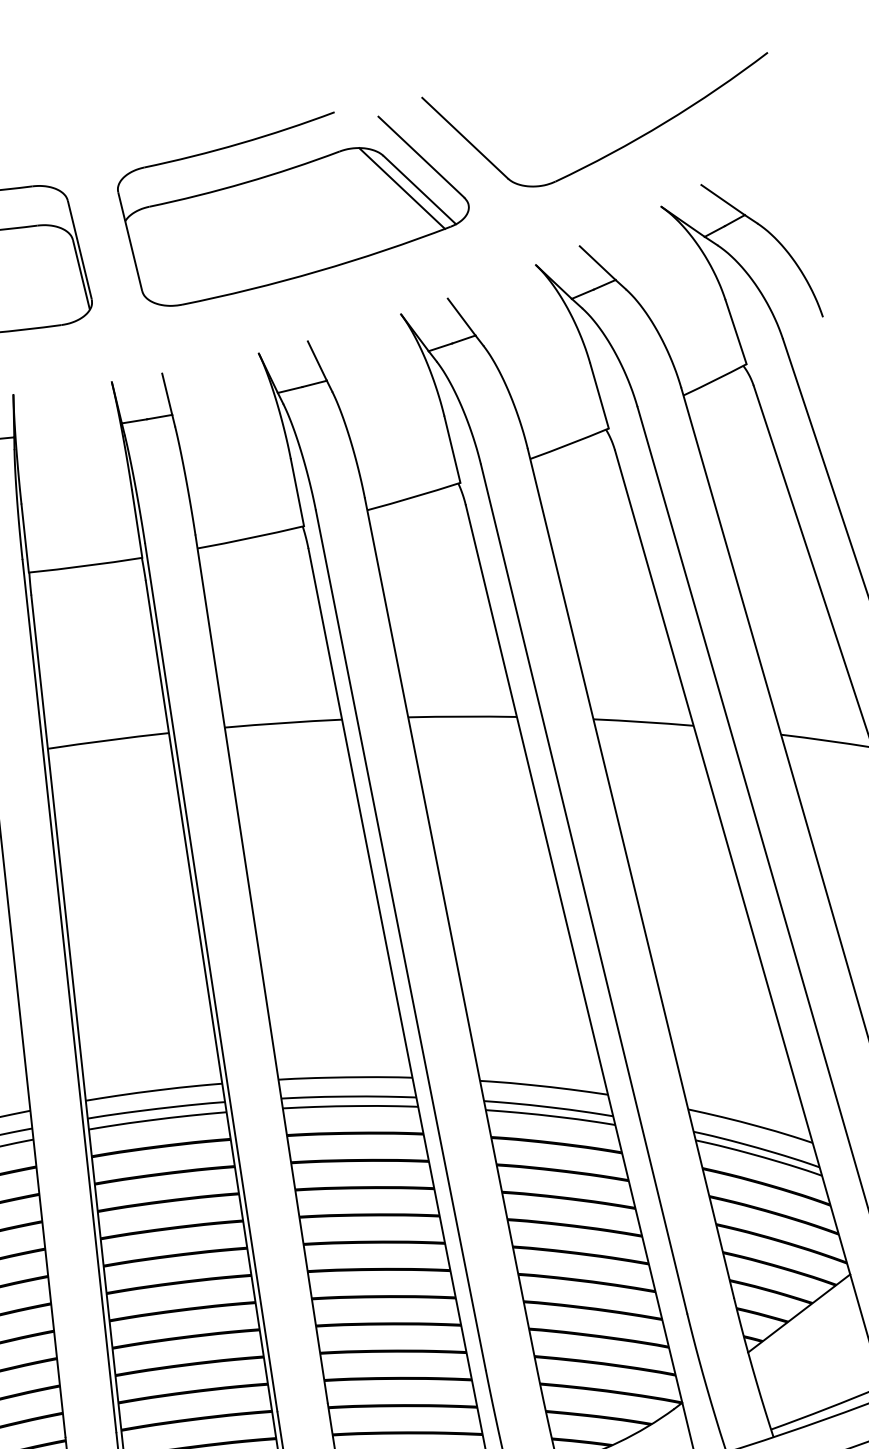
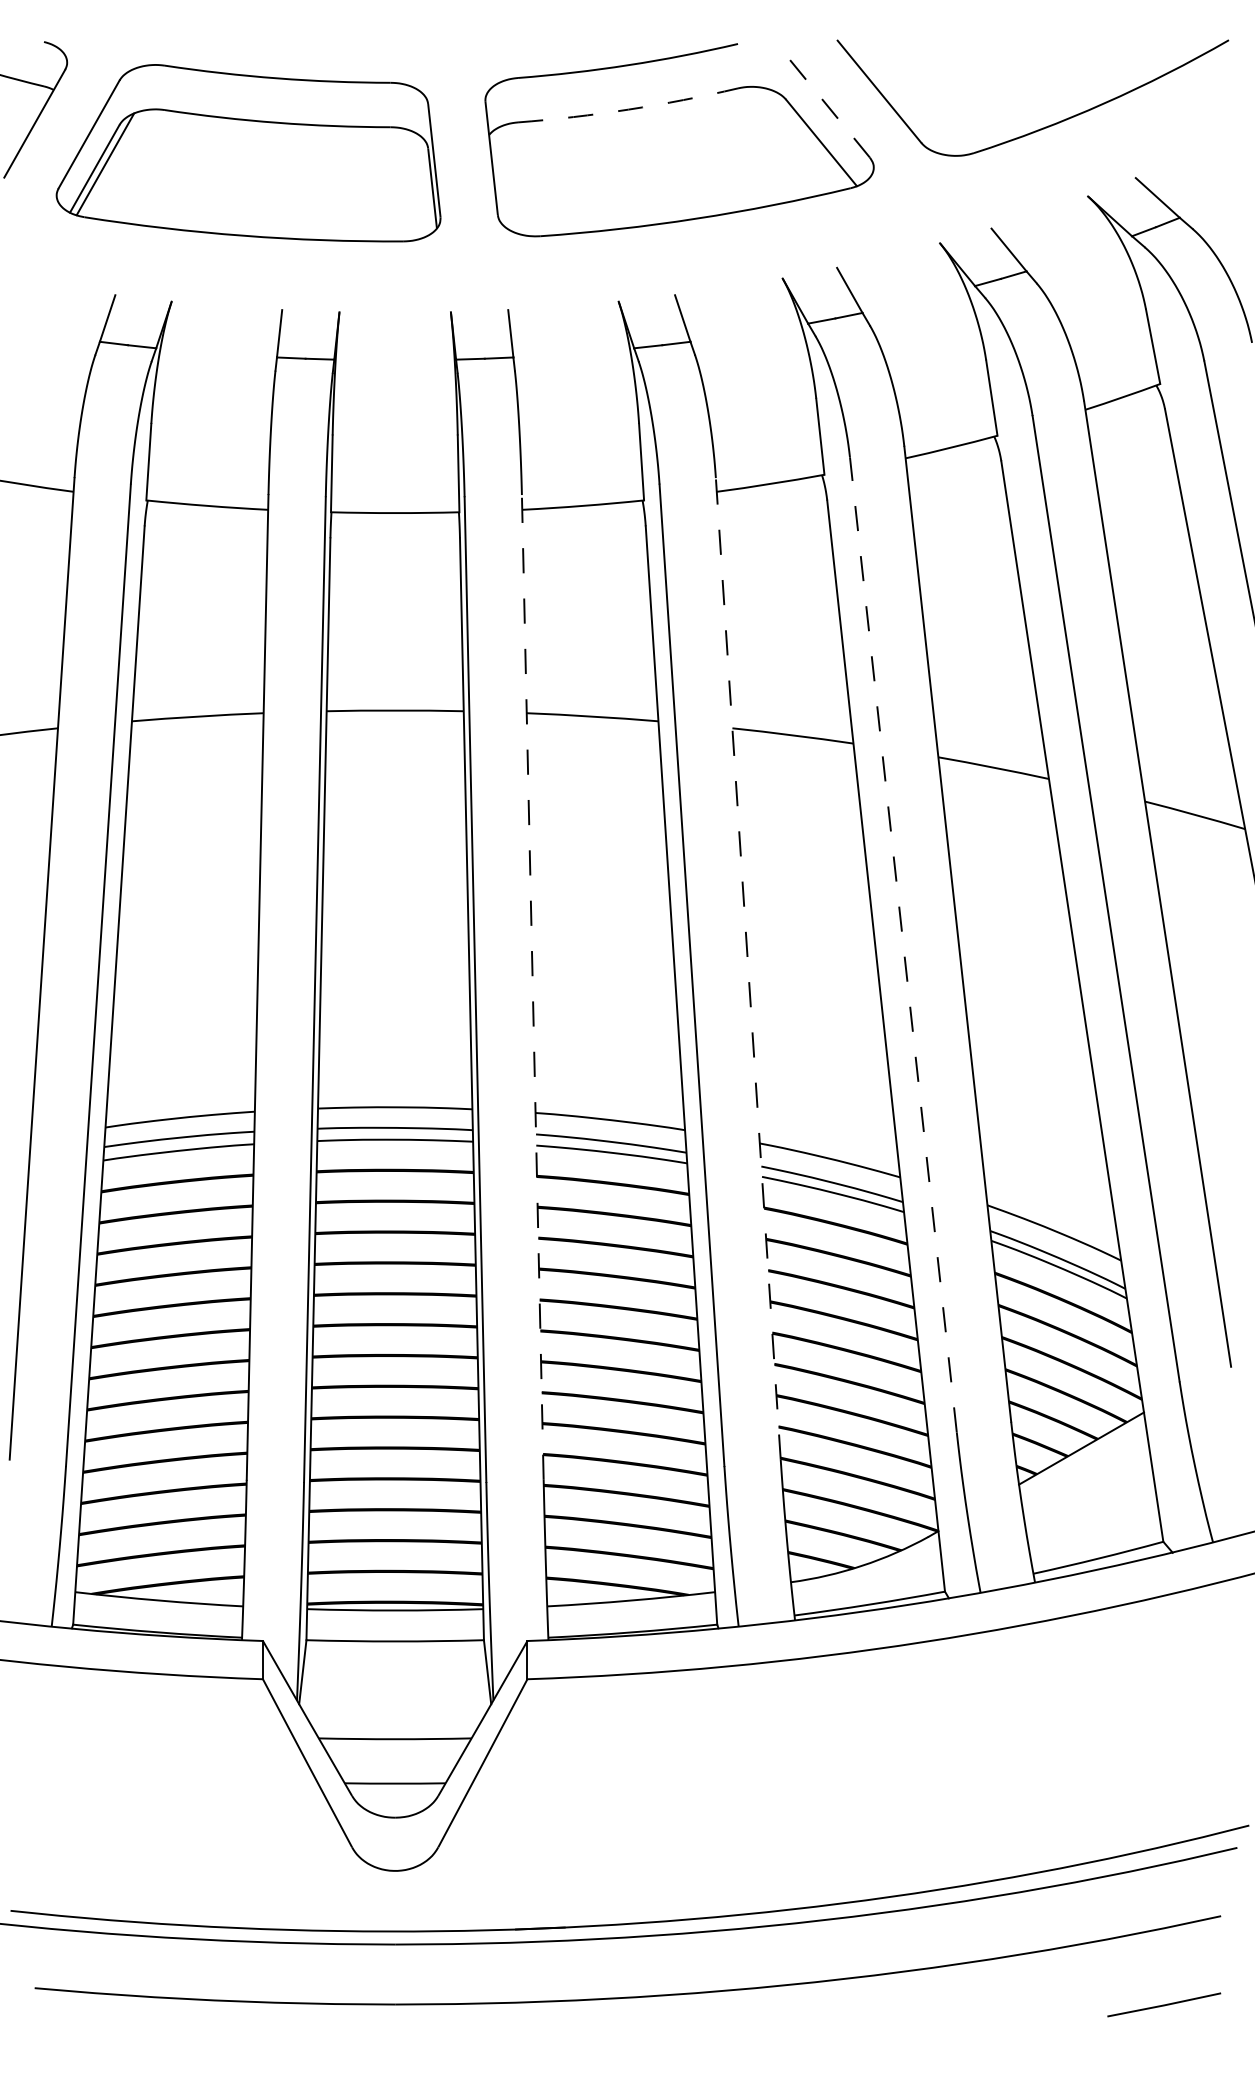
line: (420, 157) -> (827, 106), solid -> dashed
arc: (245, 182) -> (628, 109), solid -> dashed
line: (402, 188) -> (802, 138), removed
line: (584, 888) -> (903, 944), solid -> dashed
line: (449, 927) -> (748, 968), solid -> dashed
line: (261, 969) -> (532, 987), solid -> dashed

